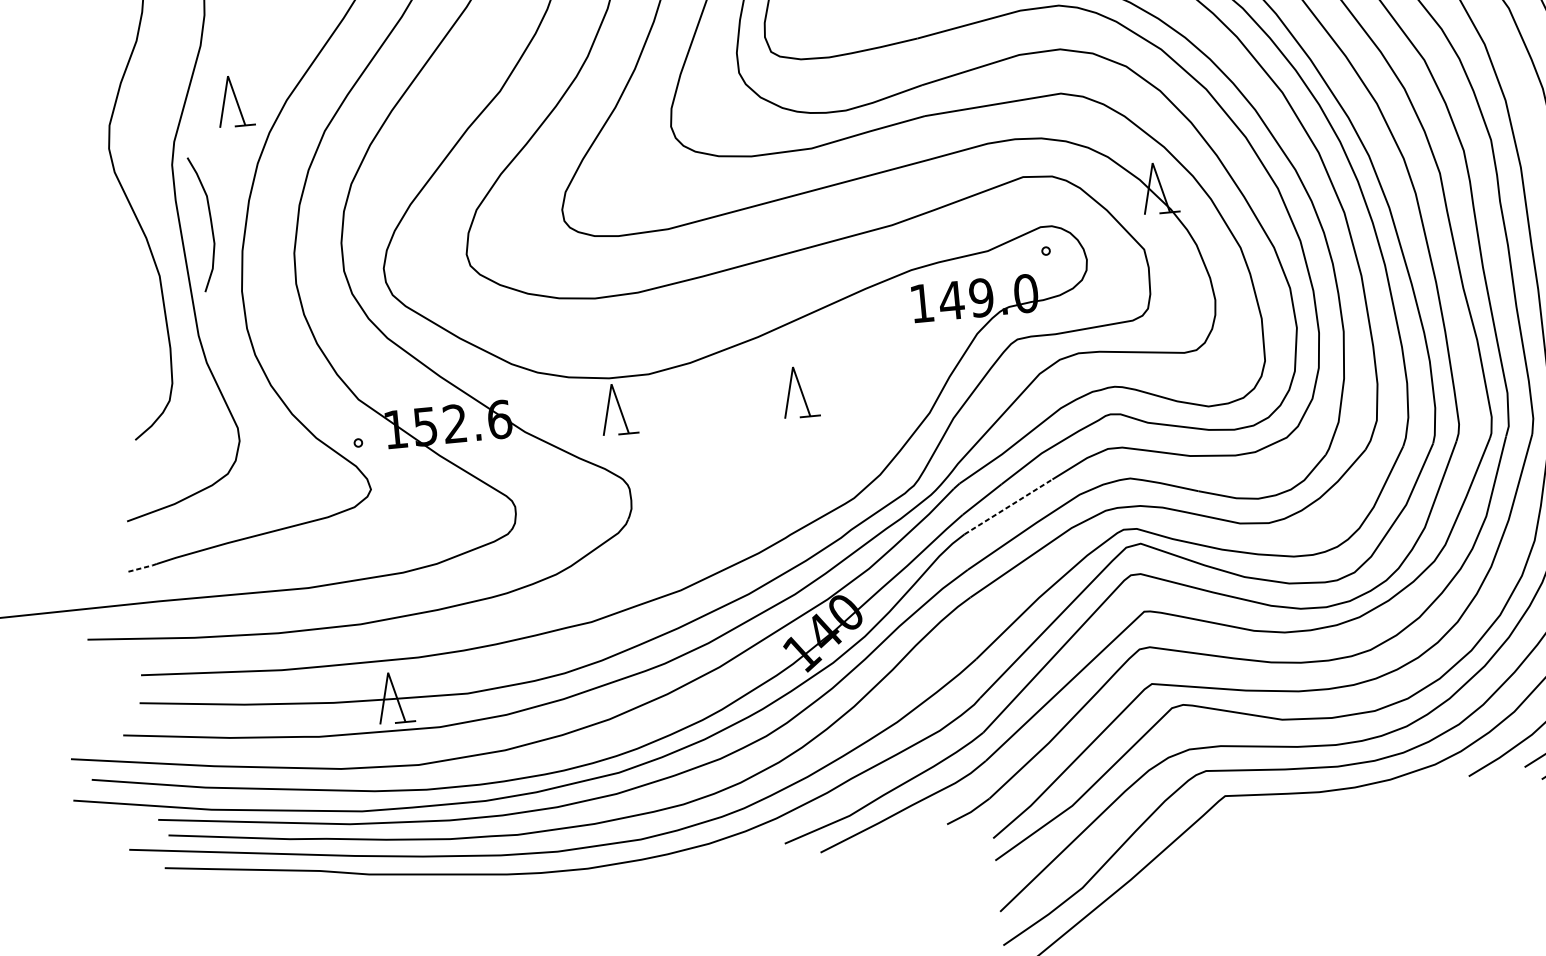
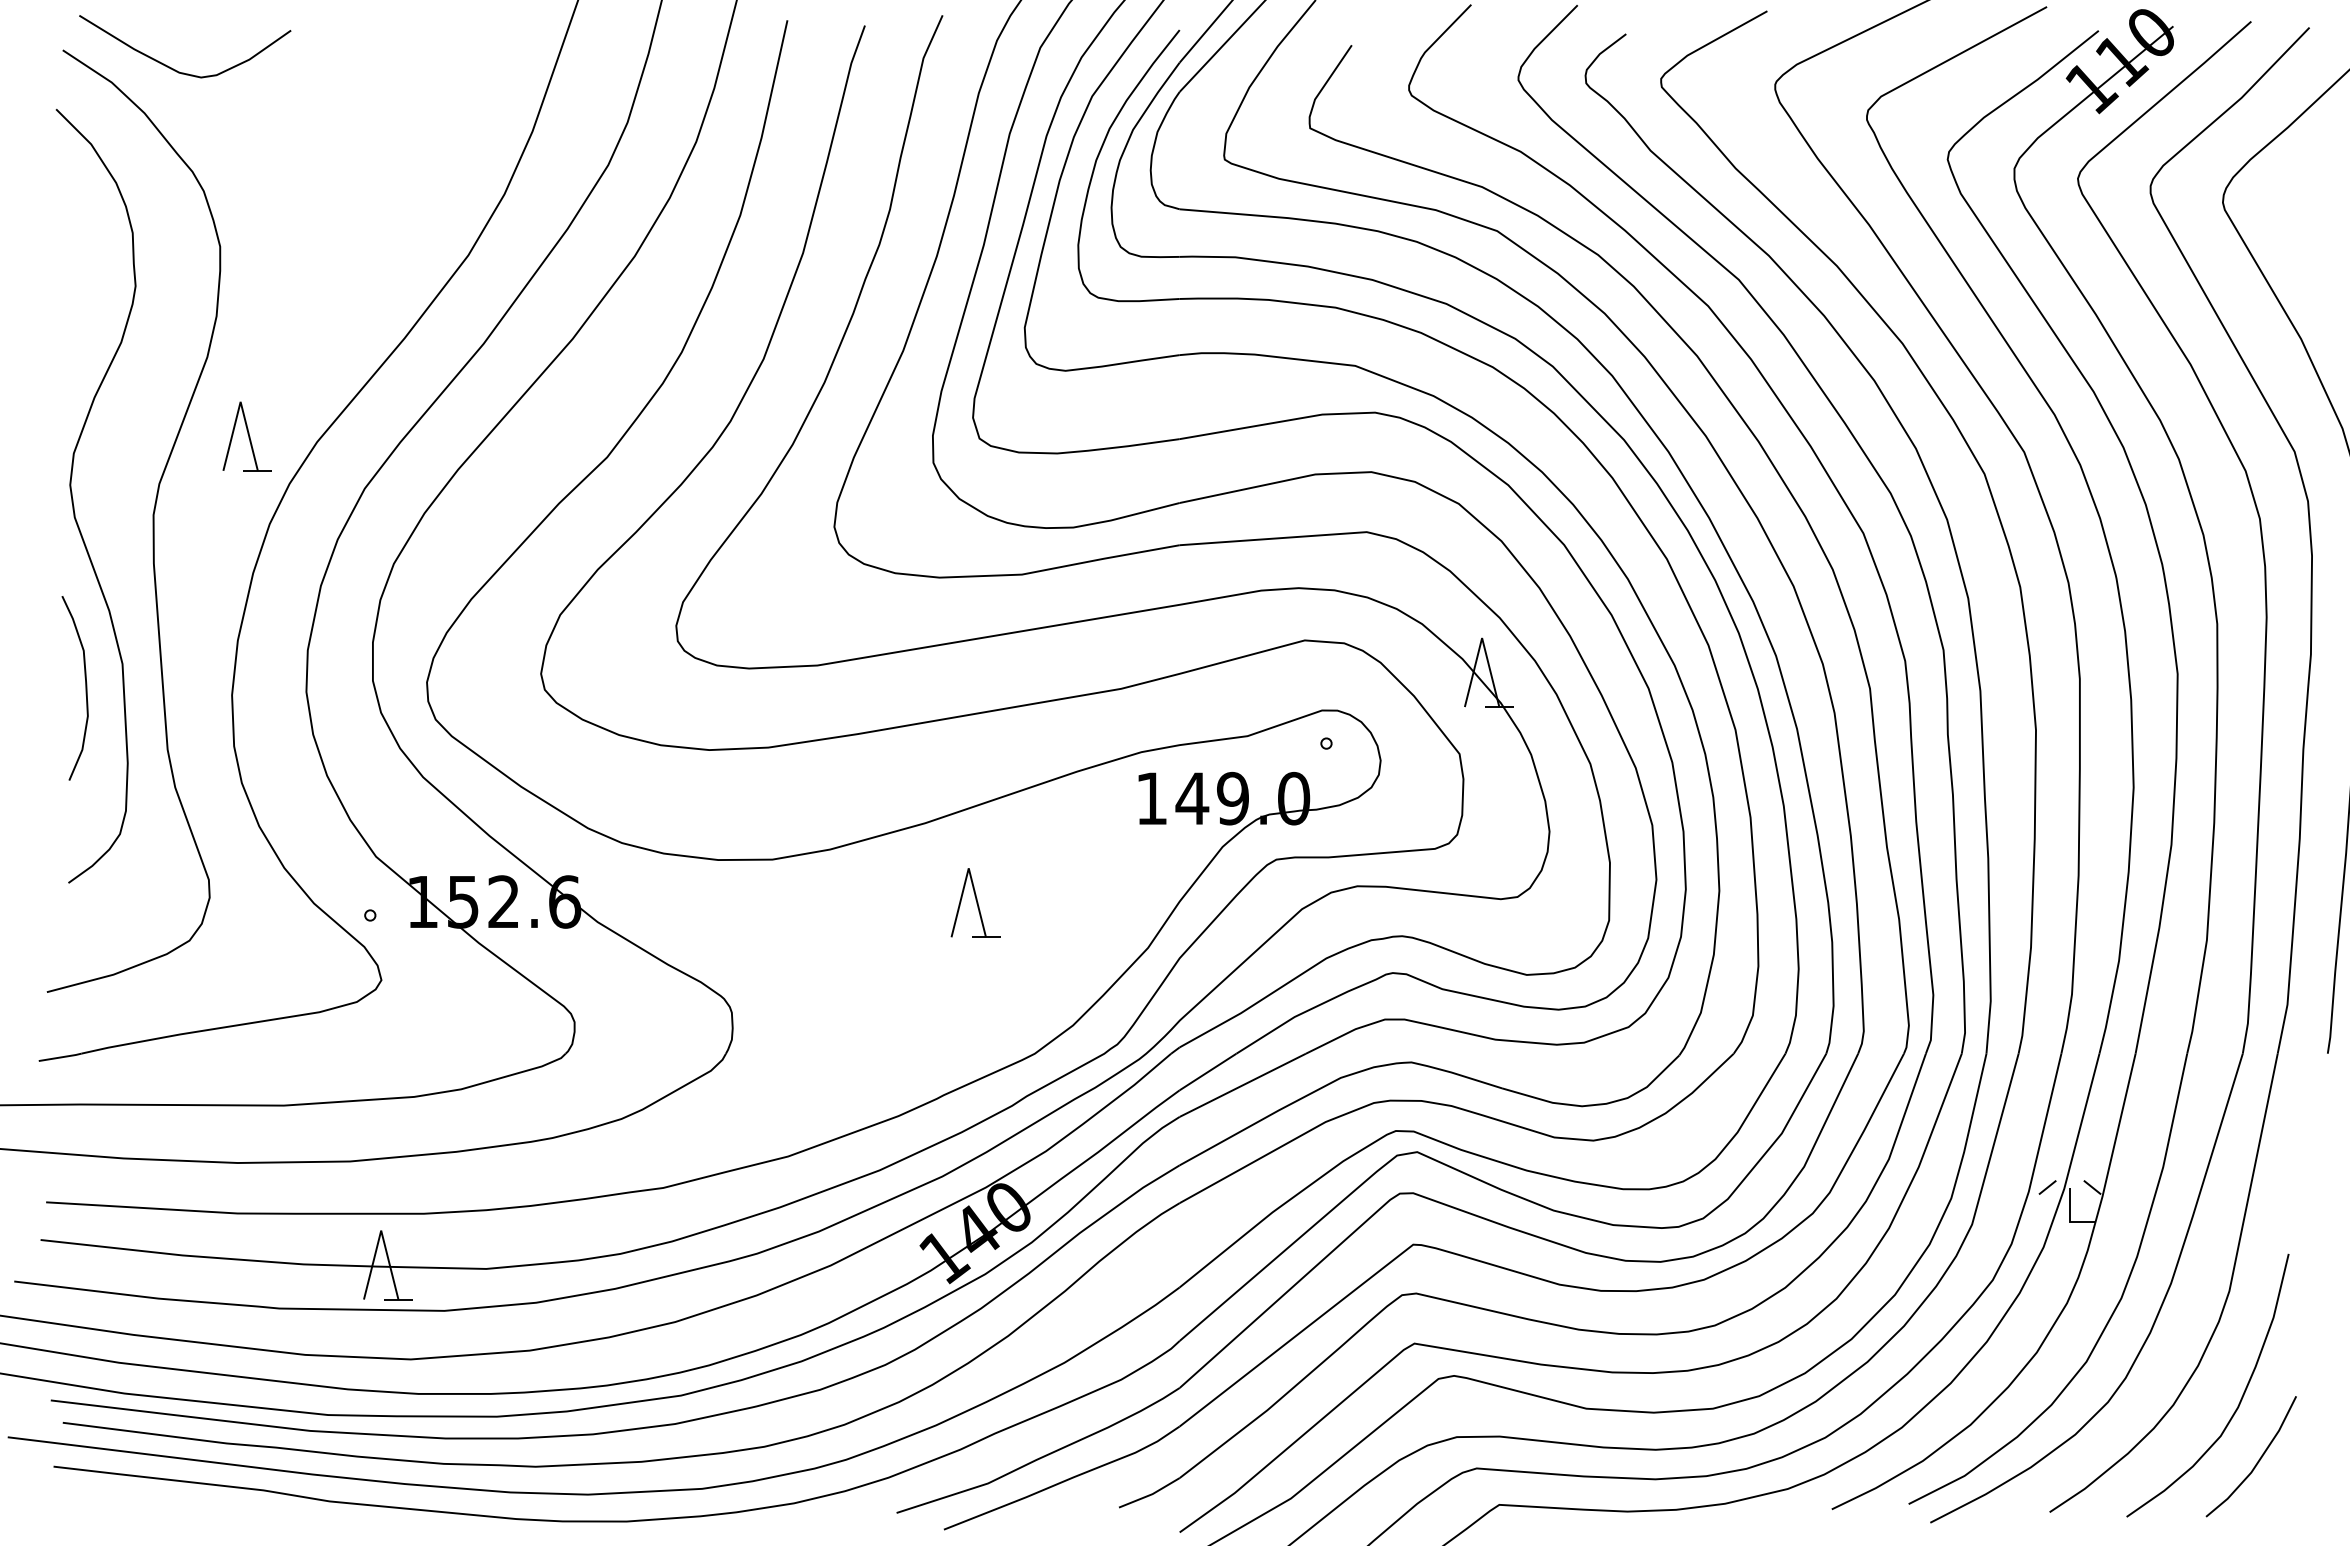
curve: (210, 223) -> (85, 688), moved
part: (618, 408) -> (727, 902), removed
line: (1008, 507) -> (1242, 1085), dashed -> solid
line: (141, 568) -> (60, 1057), dashed -> solid

